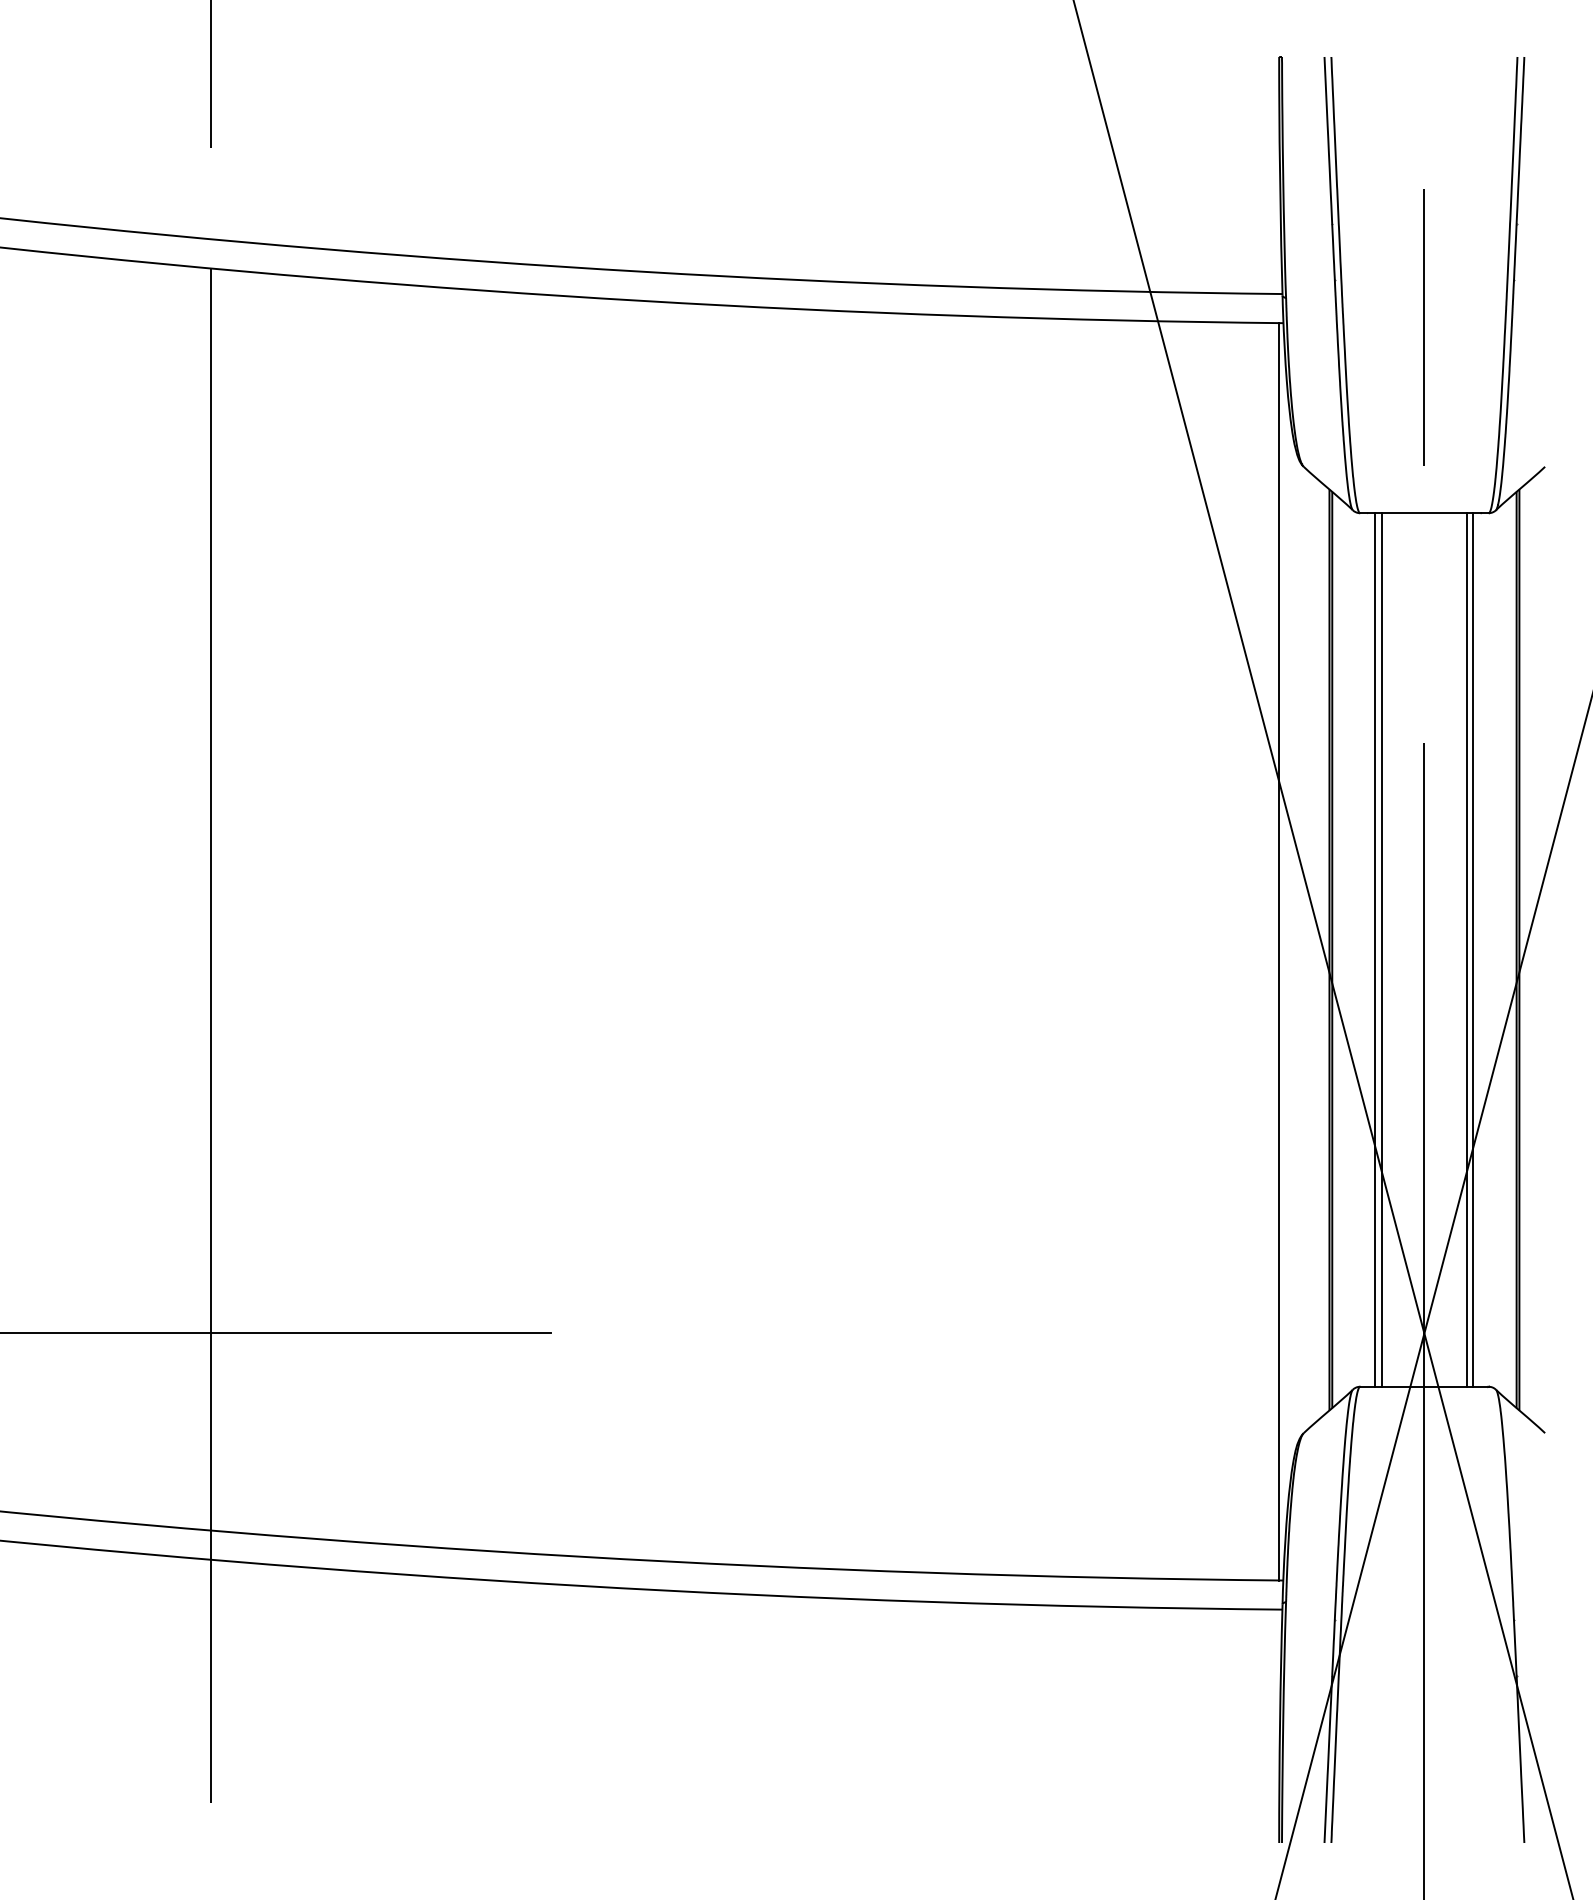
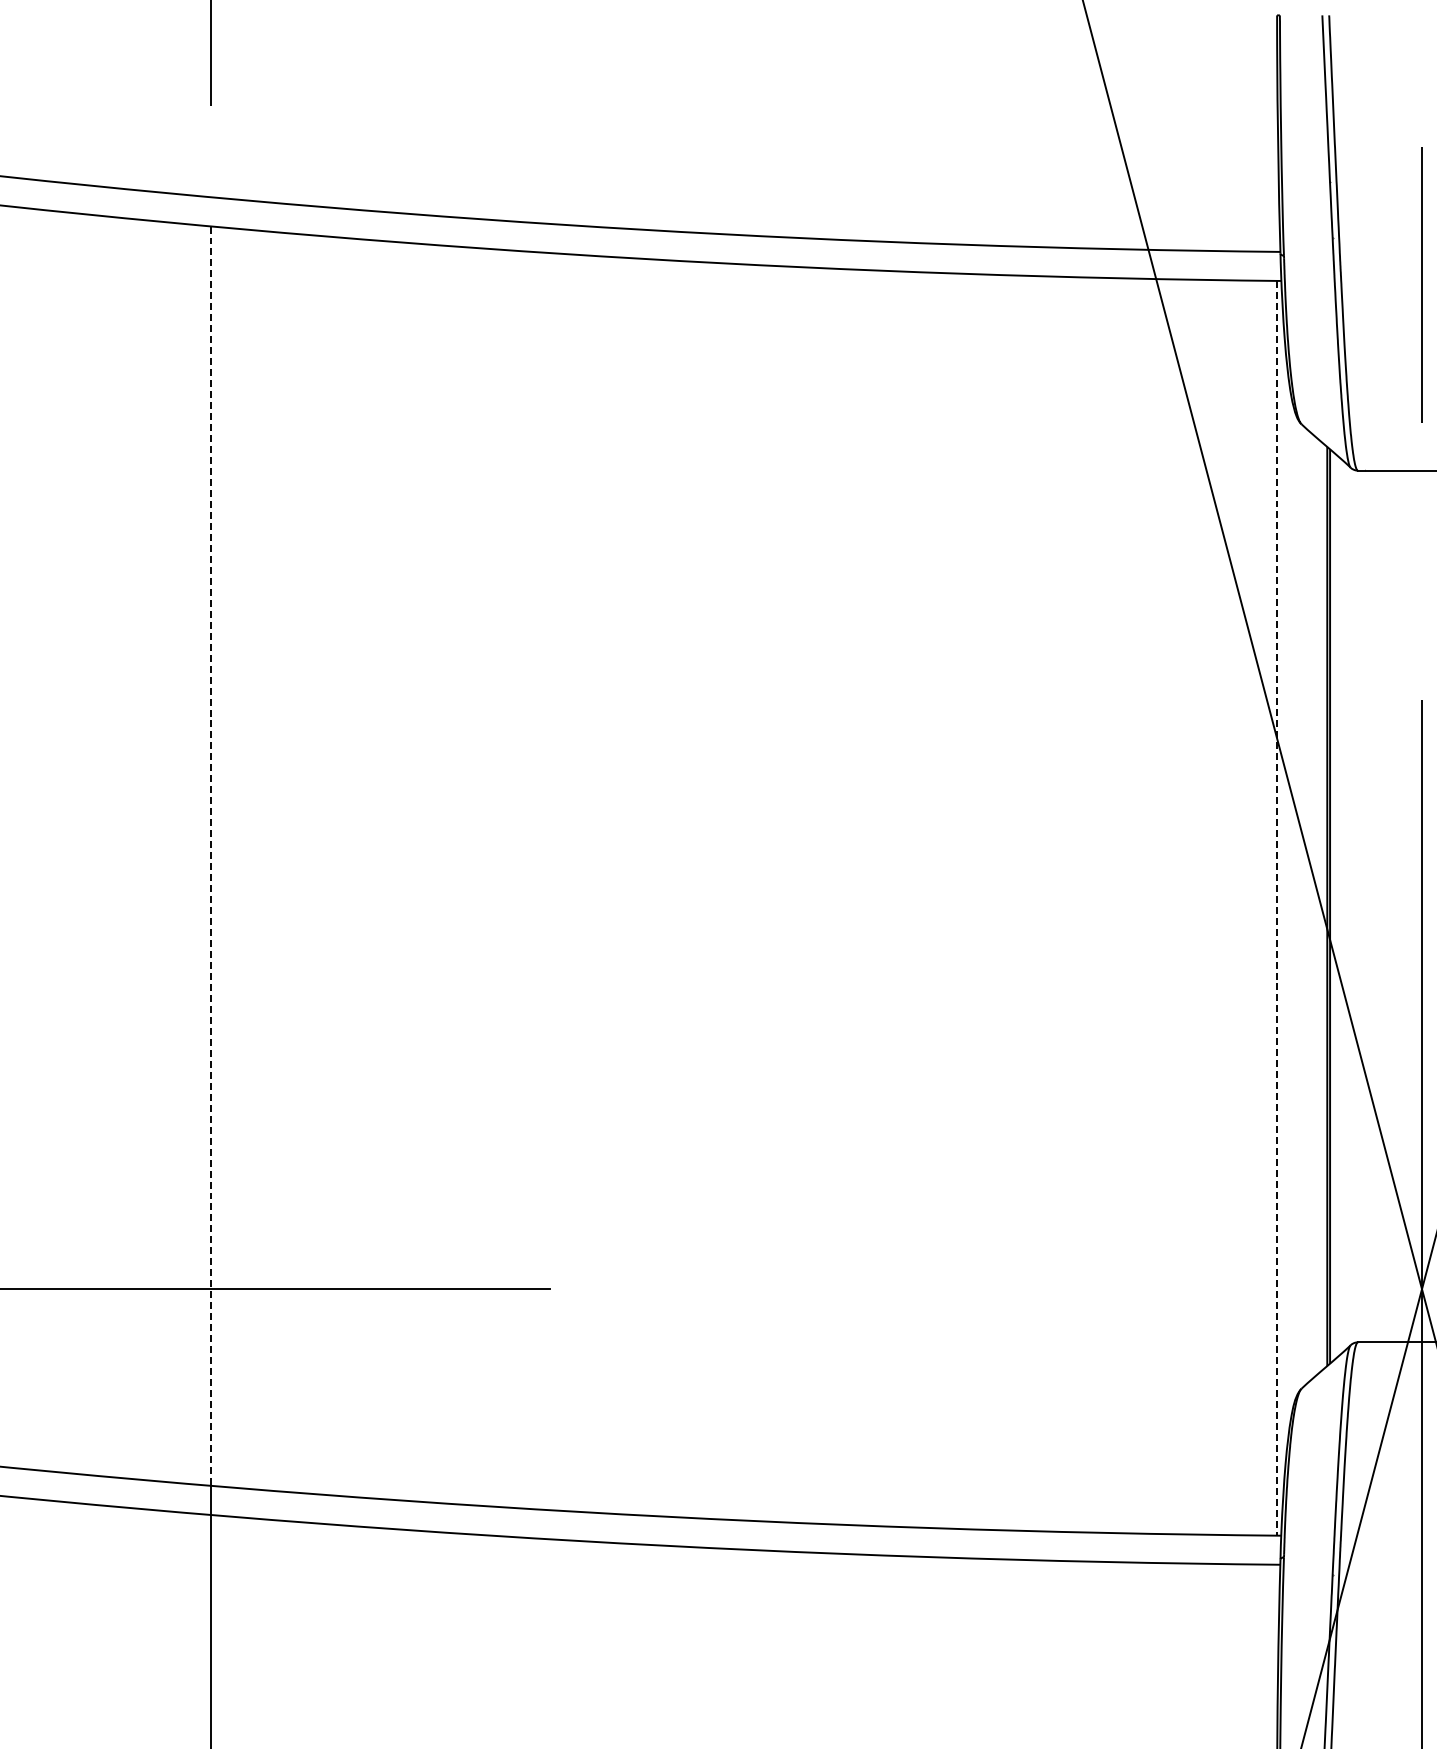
line: (211, 897) -> (211, 854), solid -> dashed
line: (1375, 949) -> (1373, 906), removed
line: (1382, 949) -> (1380, 906), removed
line: (1279, 951) -> (1277, 908), solid -> dashed

